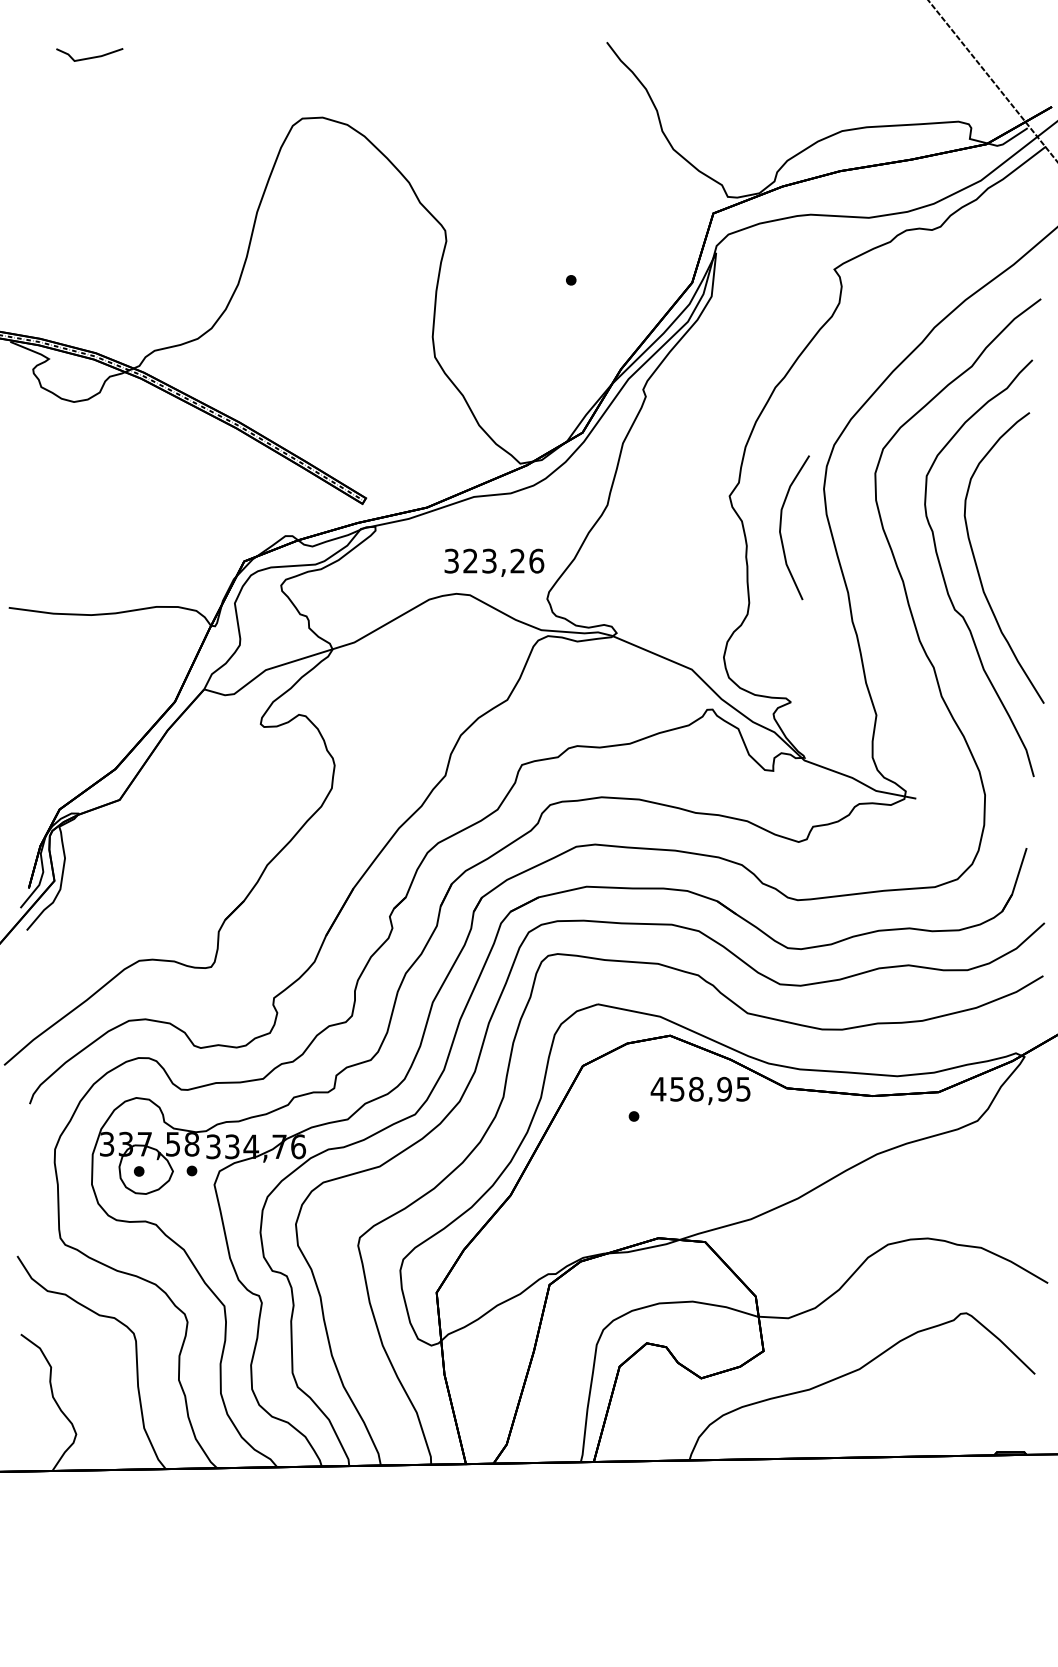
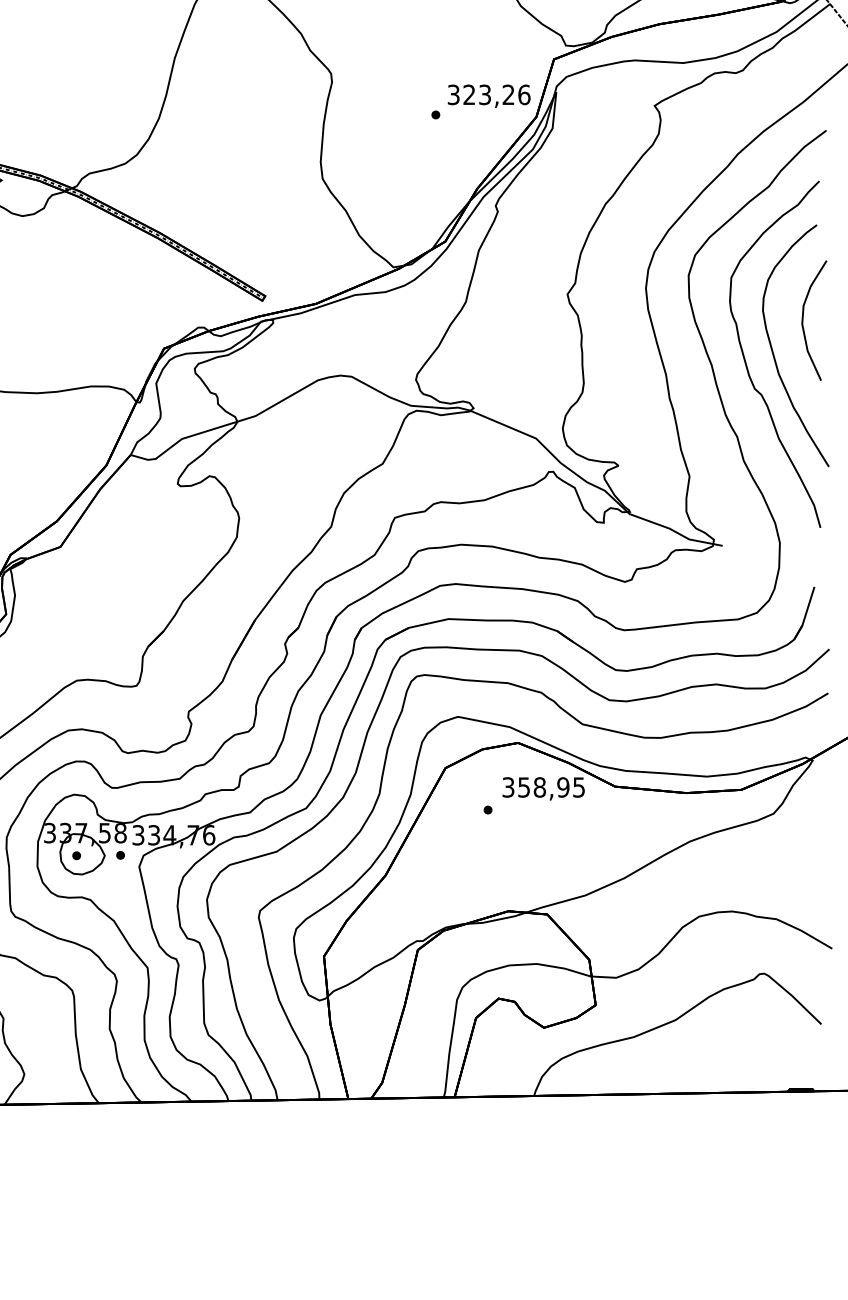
curve: (781, 527) -> (803, 320), moved
text: (494, 562) -> (489, 95), moved
text: (658, 1088) -> (508, 786), 458,95 -> 358,95

